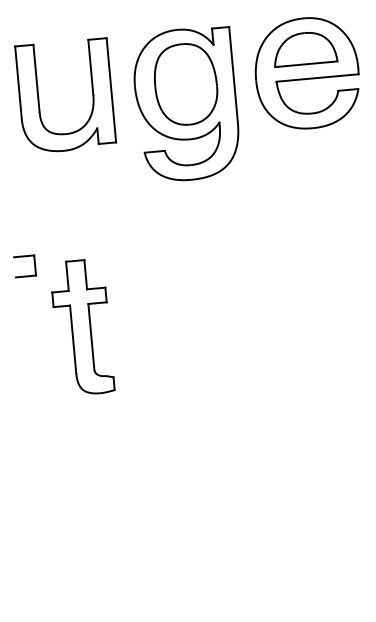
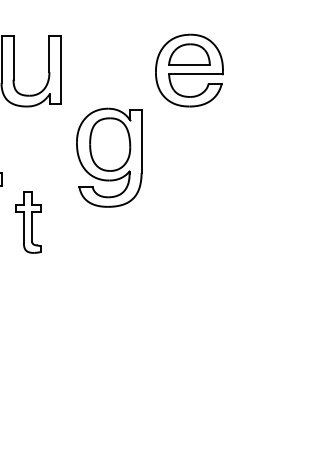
part: (186, 104) -> (109, 157), moved
part: (82, 327) -> (28, 222), size x0.7

